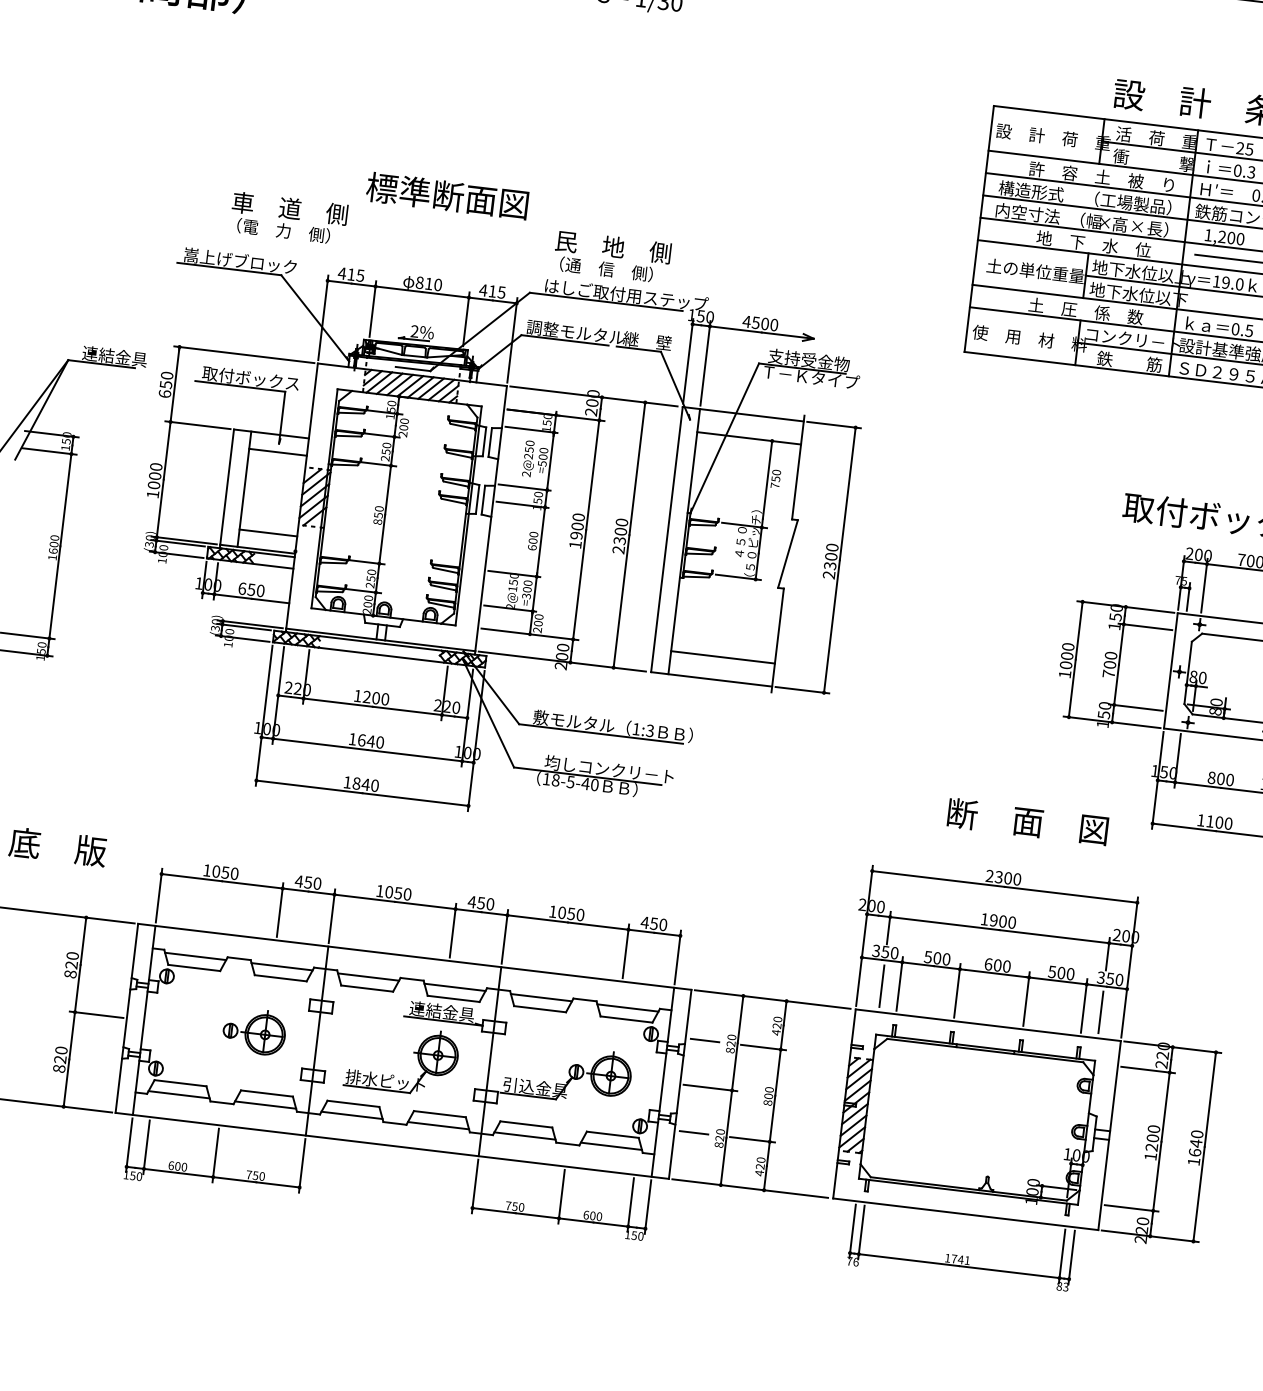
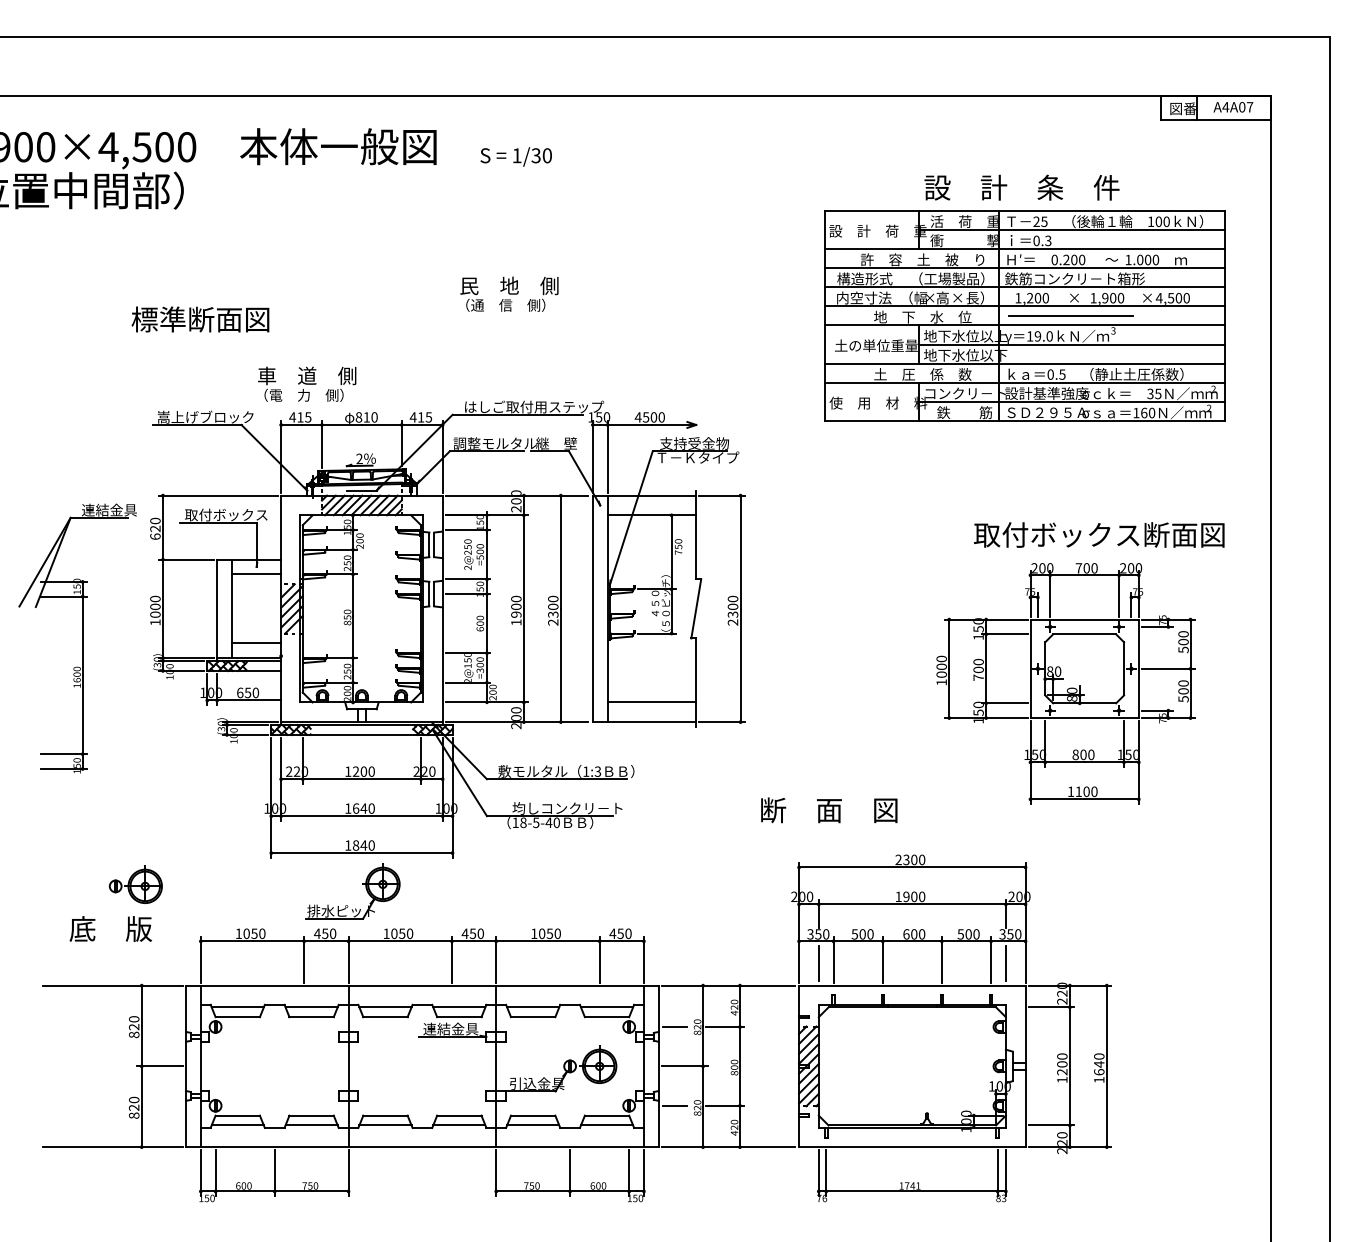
text: (447, 195) -> (200, 319), moved
text: (289, 217) -> (307, 383), moved
text: (612, 256) -> (509, 293), moved
text: (166, 384) -> (155, 528), 650 -> 620
text: (1028, 822) -> (829, 810), moved
part: (254, 1031) -> (135, 884), moved
part: (414, 1052) -> (362, 884), moved

